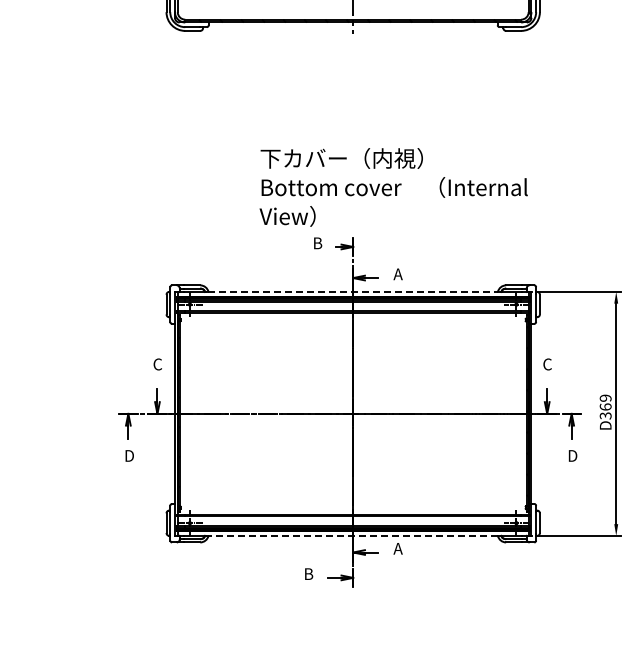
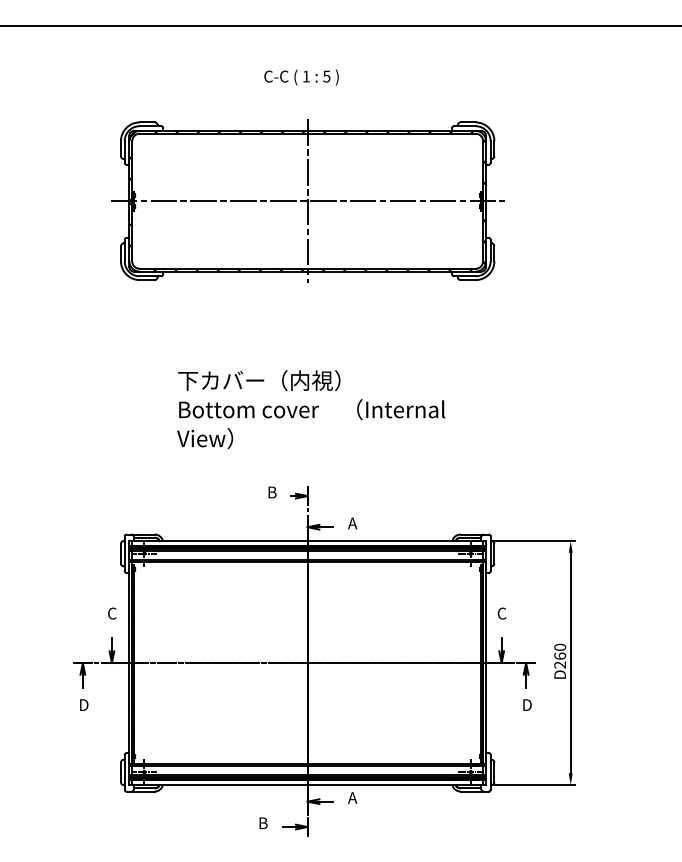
text: (394, 187) -> (311, 409), moved
line: (353, 292) -> (307, 541), dashed -> solid
text: (606, 406) -> (560, 655), D369 -> D260
line: (353, 536) -> (307, 785), dashed -> solid

